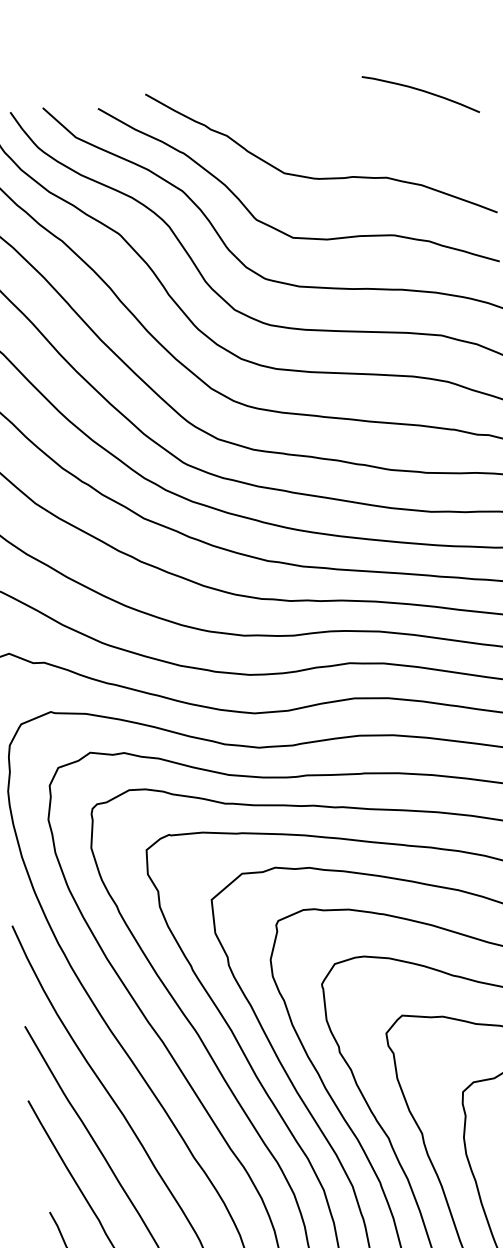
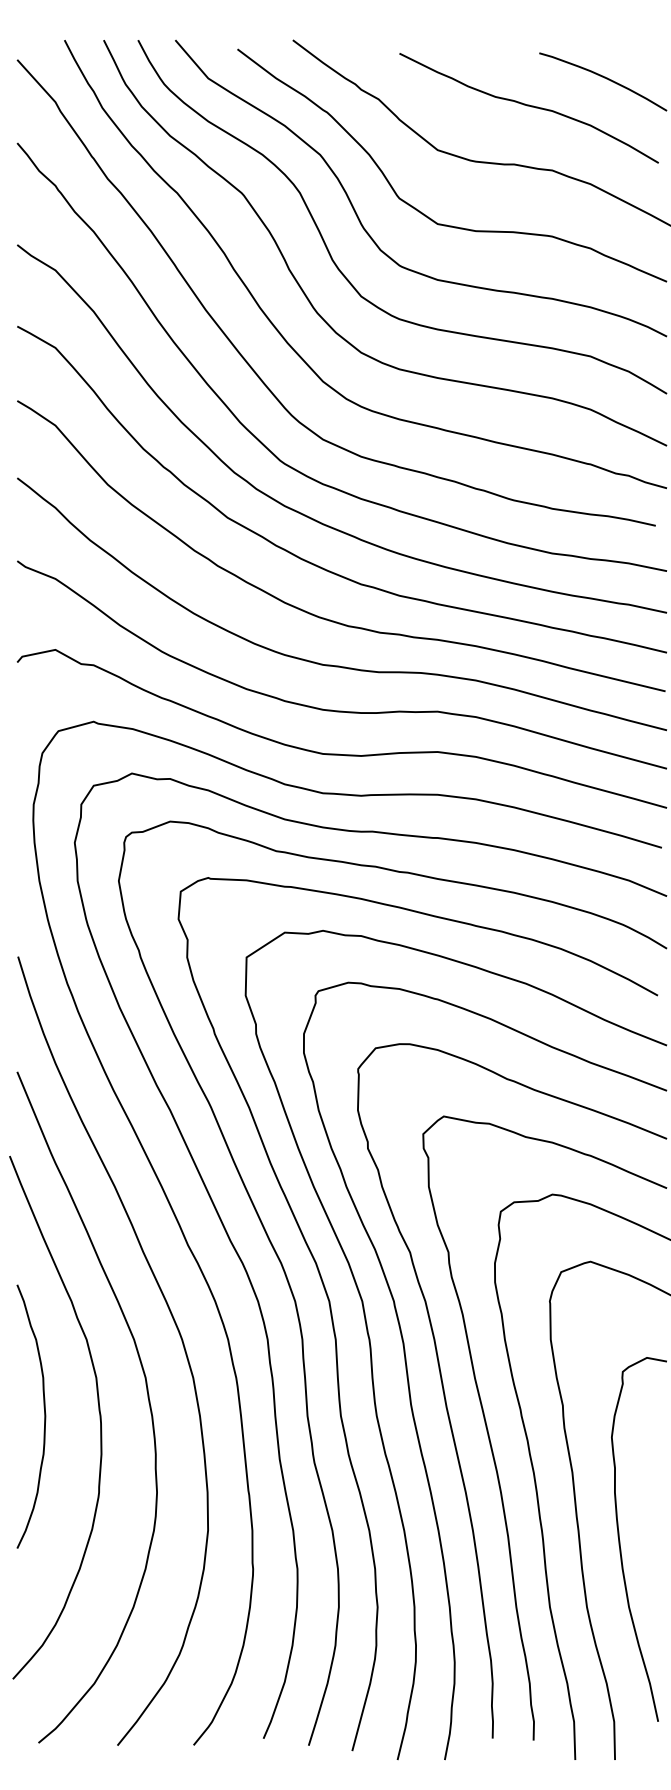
curve: (358, 124) -> (528, 106), added

